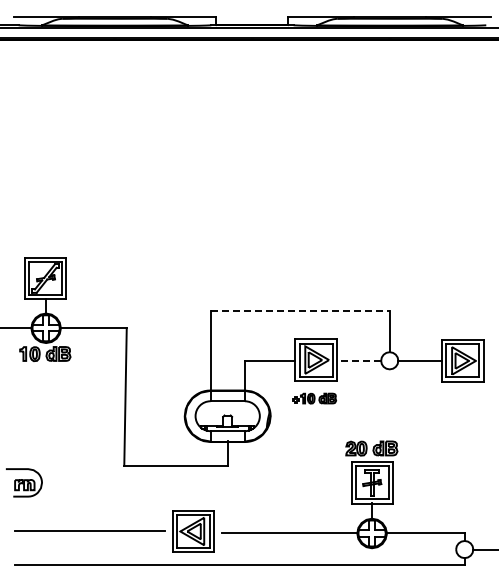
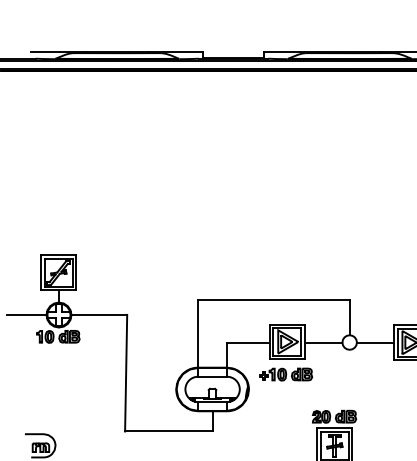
line: (300, 311) -> (274, 300), dashed -> solid
line: (358, 360) -> (323, 342), dashed -> solid
part: (314, 398) -> (286, 374), size x1.43

